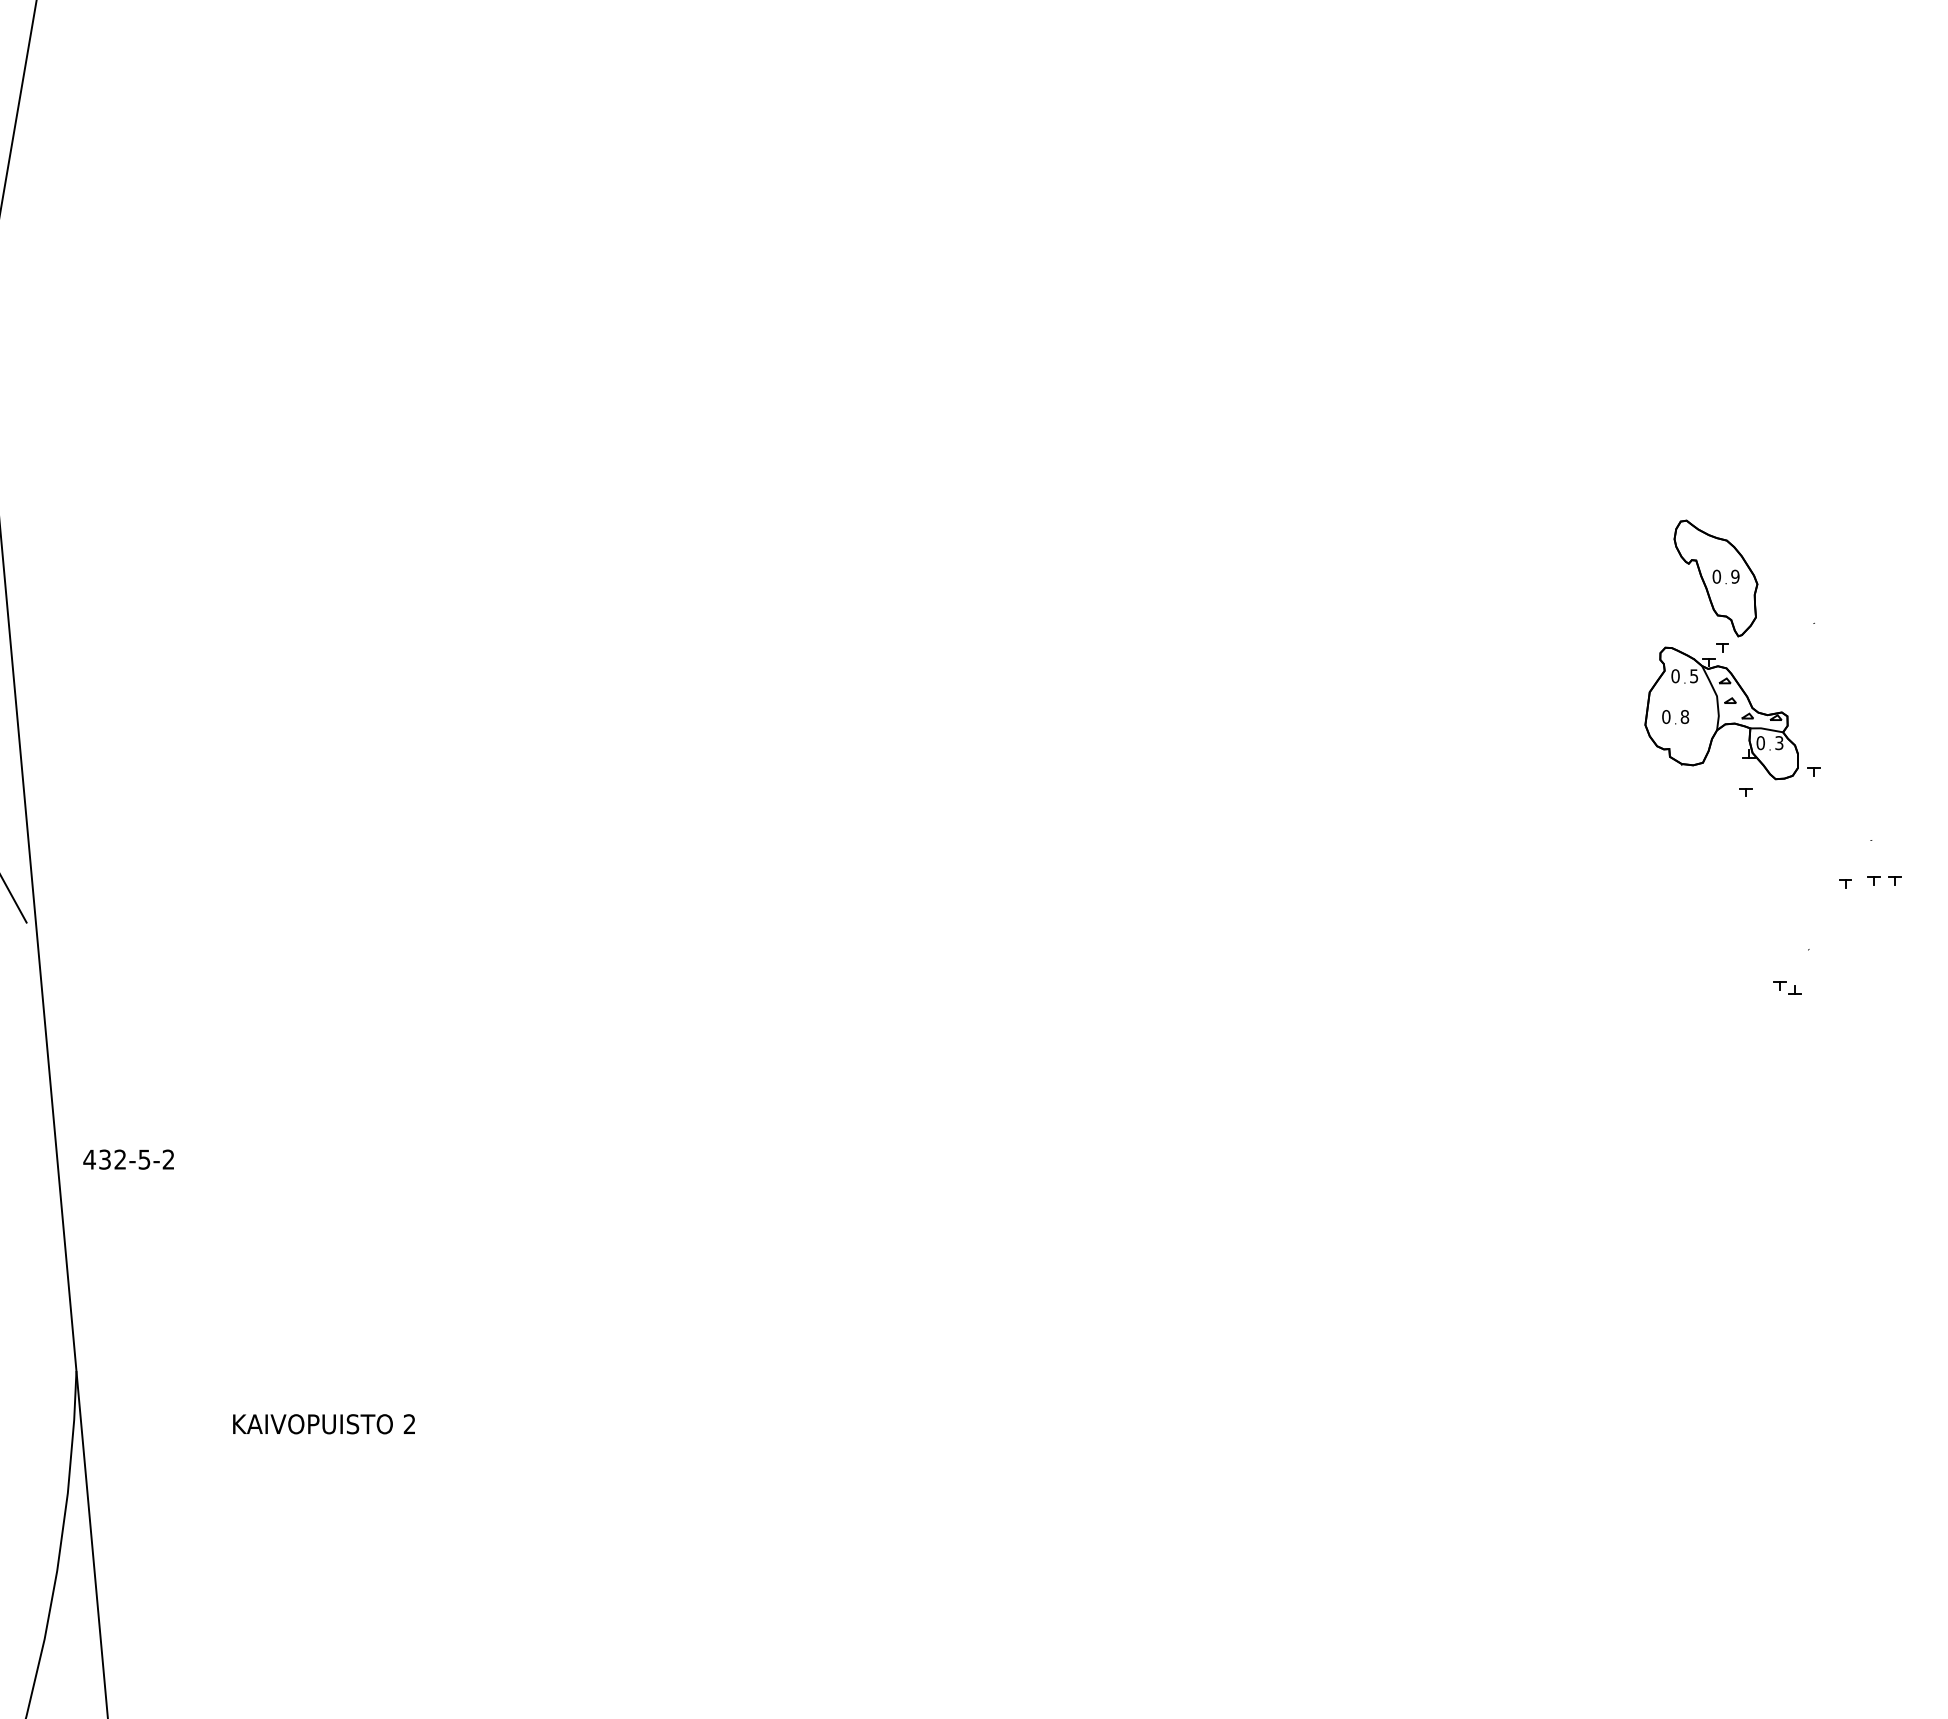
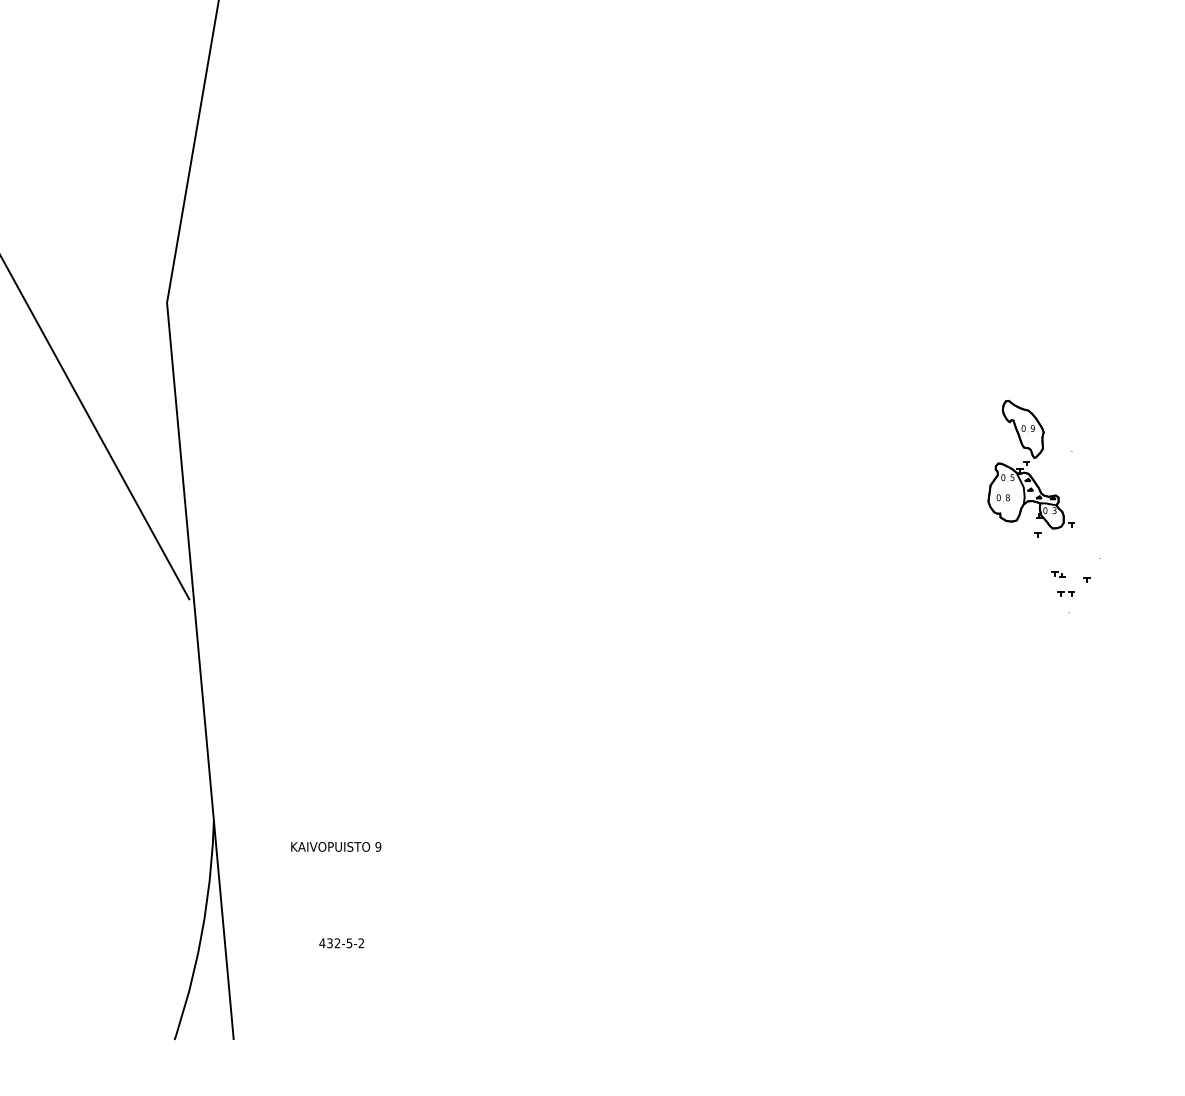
part: (1882, 880) -> (1065, 593), moved
part: (1787, 987) -> (1058, 574), moved
text: (128, 1160) -> (341, 943), moved
text: (409, 1423) -> (378, 846), 2 -> 9

